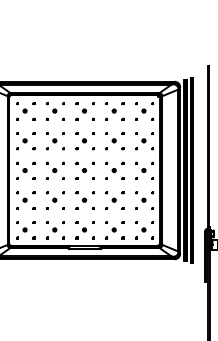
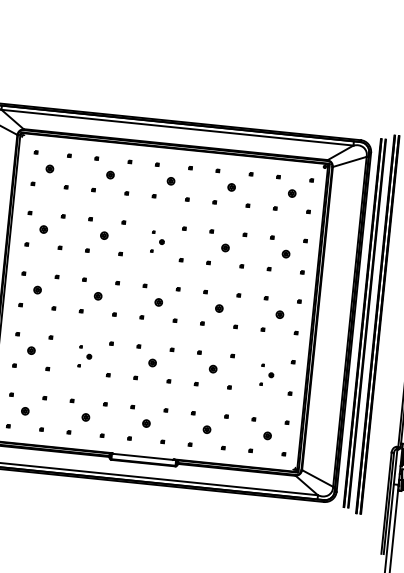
part: (80, 141) -> (156, 242), size x0.6
part: (51, 200) -> (85, 356), size x0.6
part: (140, 200) -> (266, 375), size x0.6

